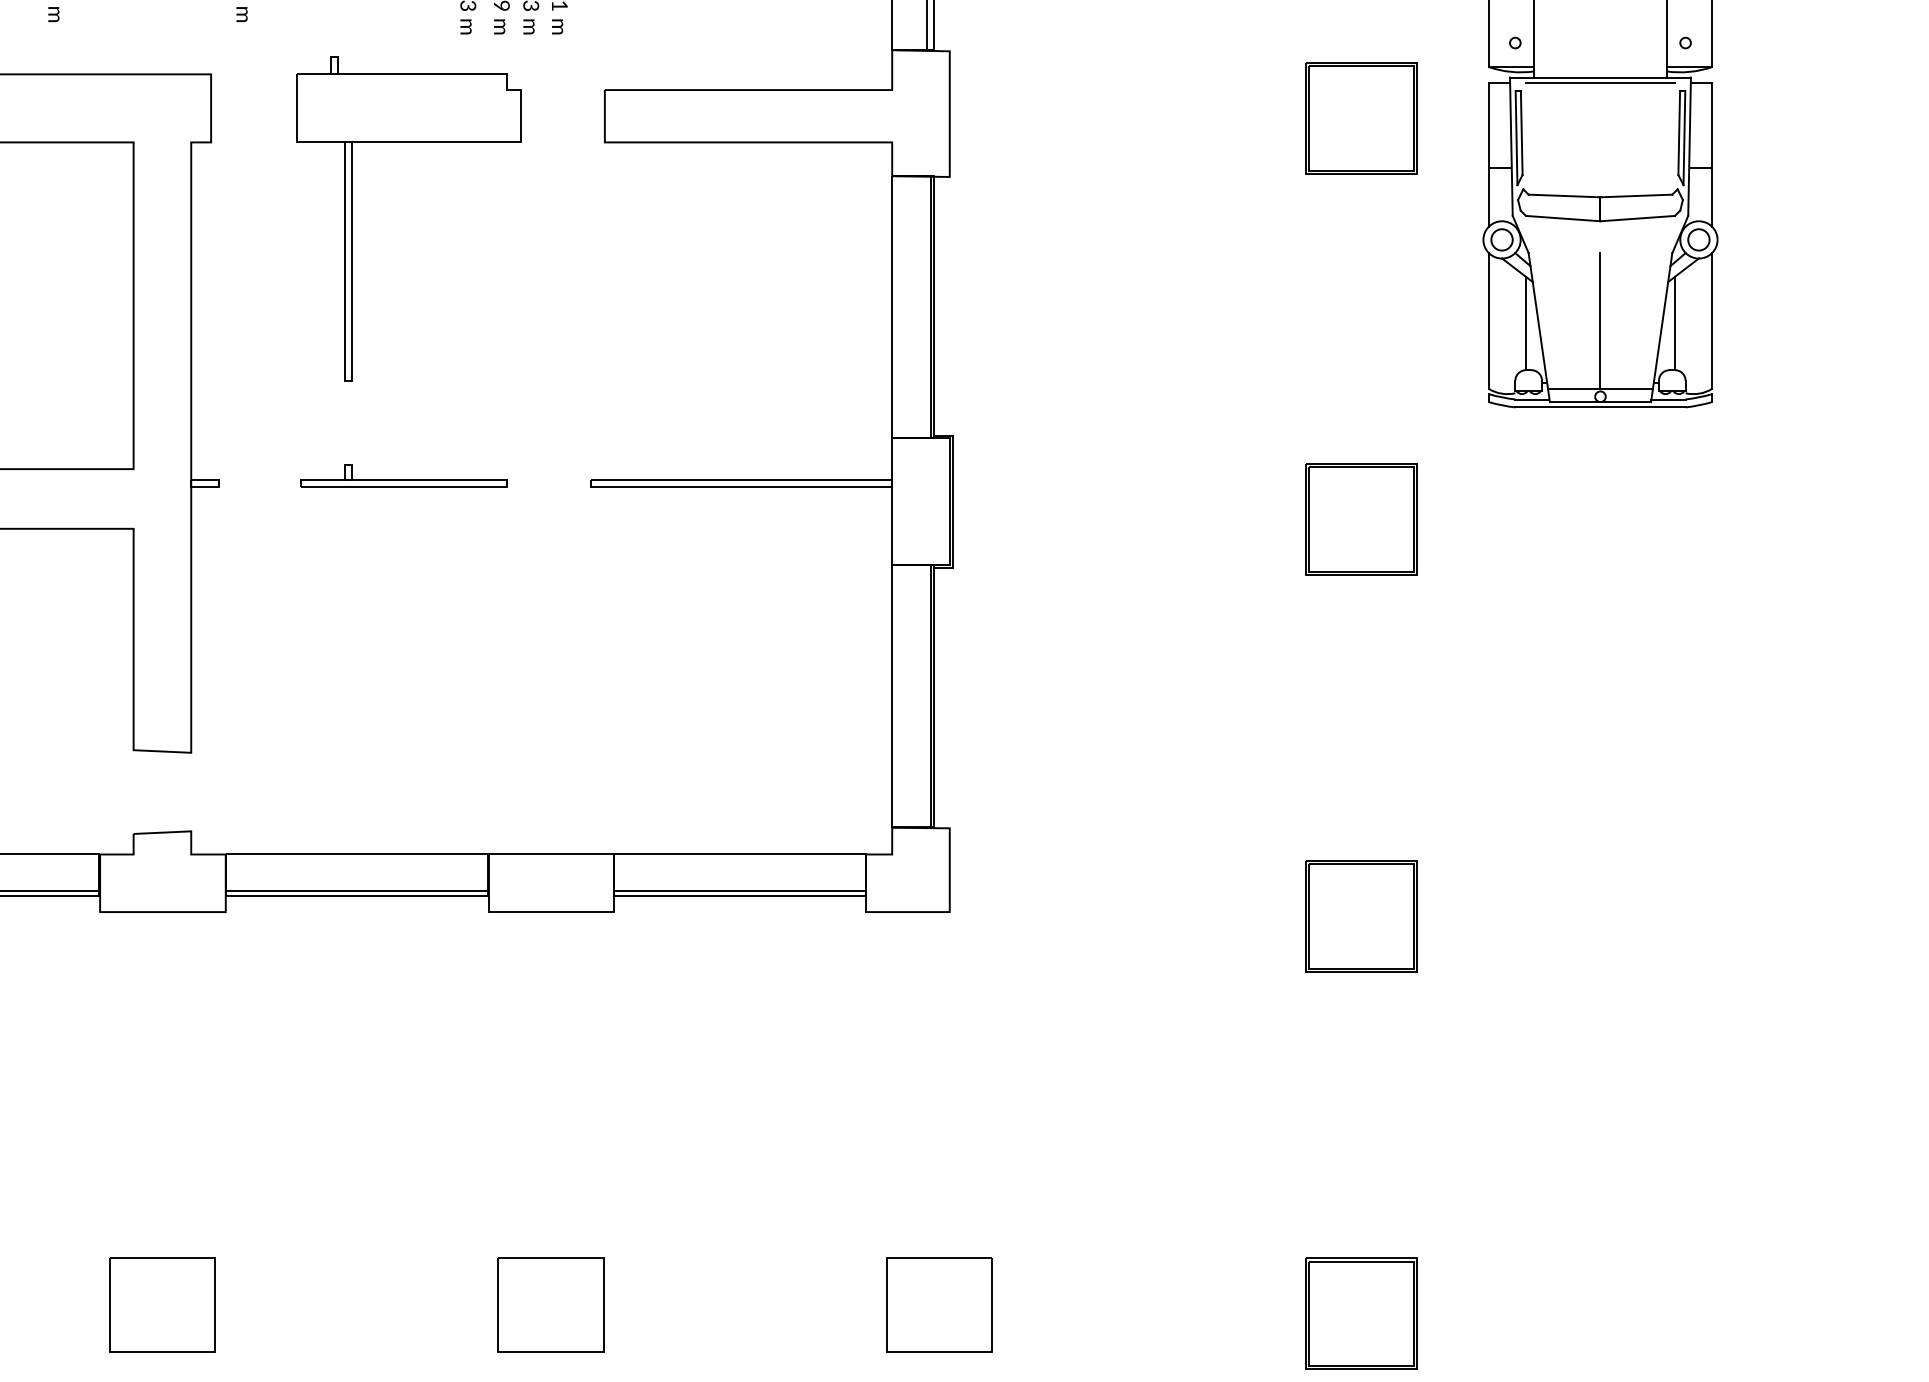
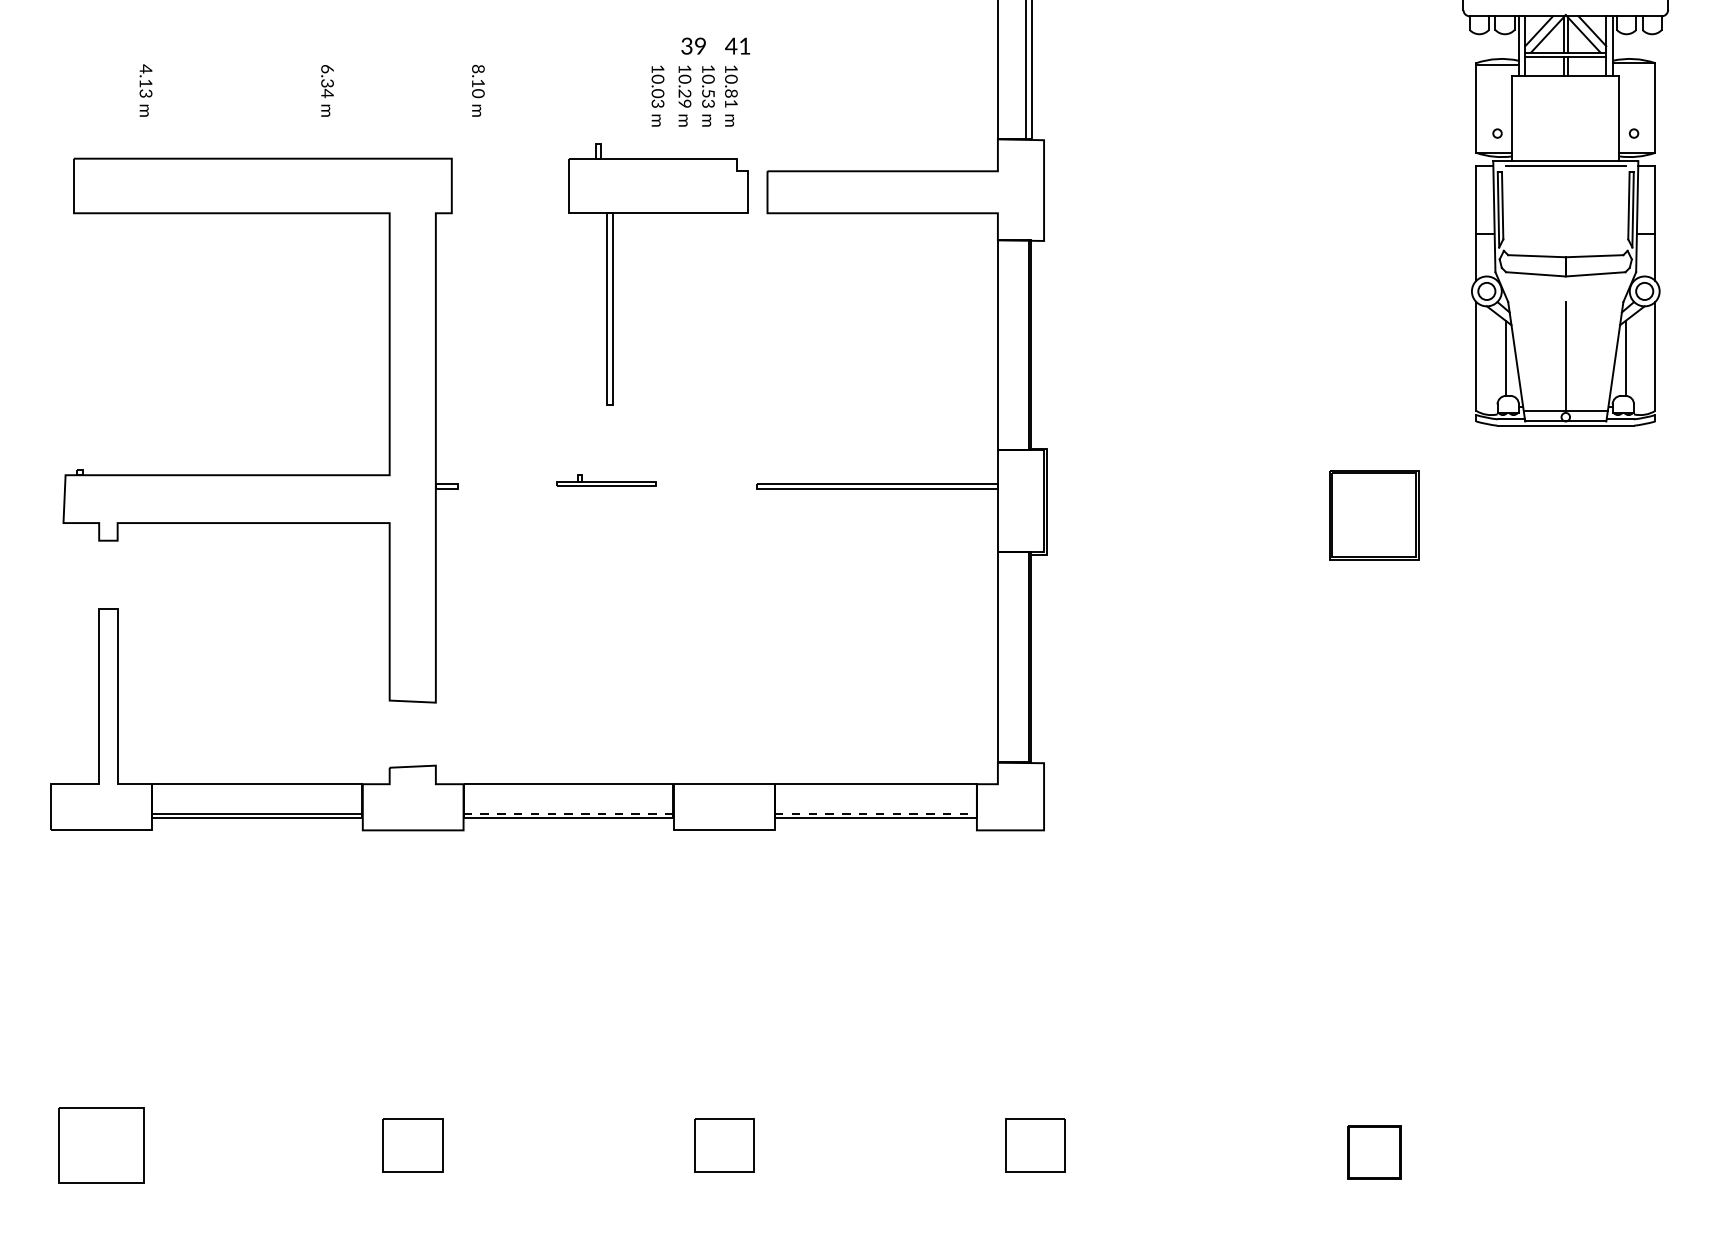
part: (1361, 119) -> (1374, 194), removed
part: (352, 218) -> (613, 274), moved
part: (404, 475) -> (606, 480), size x0.6
line: (356, 891) -> (568, 813), solid -> dashed
line: (739, 891) -> (875, 813), solid -> dashed
part: (1361, 917) -> (1374, 834), removed
part: (162, 1305) -> (412, 1145), size x0.7
part: (551, 1305) -> (724, 1145), size x0.7
part: (939, 1305) -> (1035, 1145), size x0.7
part: (1361, 1313) -> (1374, 1152), size x0.6

